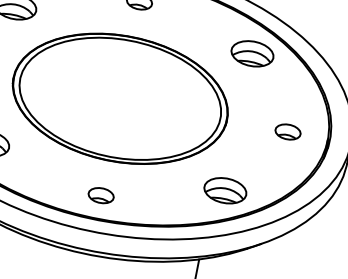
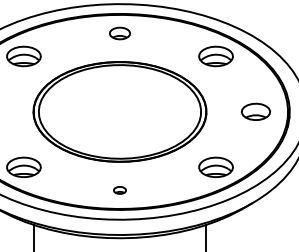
part: (287, 131) -> (255, 111), size x1.4
part: (100, 195) -> (119, 190), size x0.6

